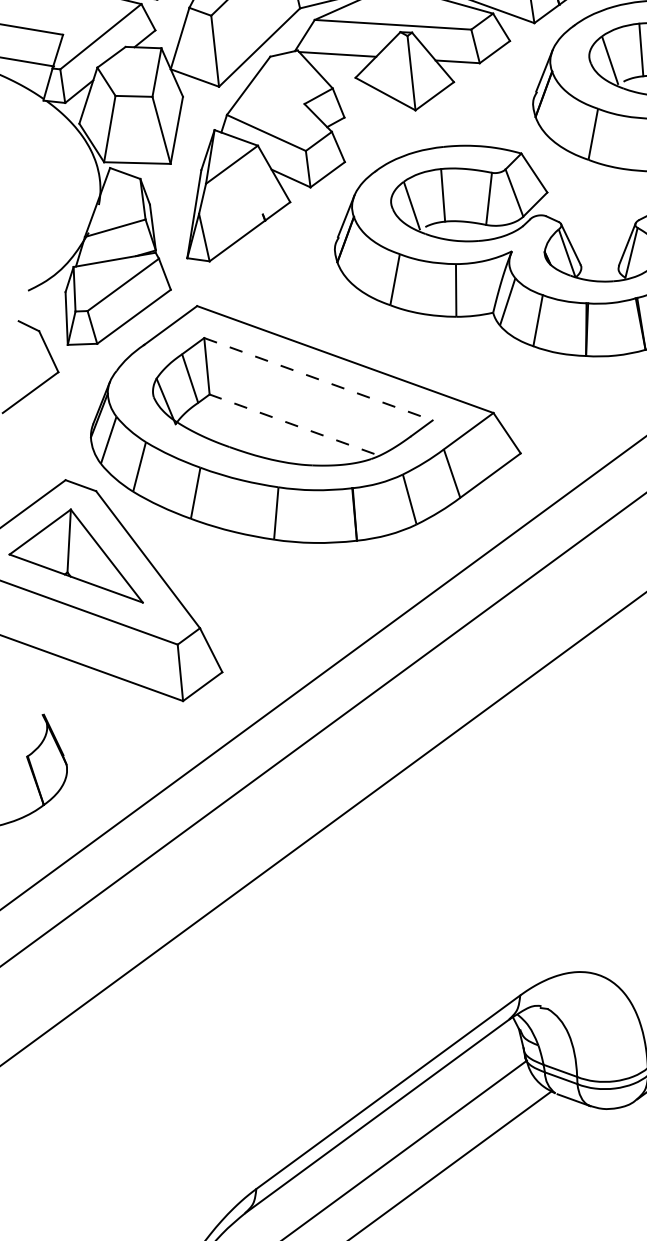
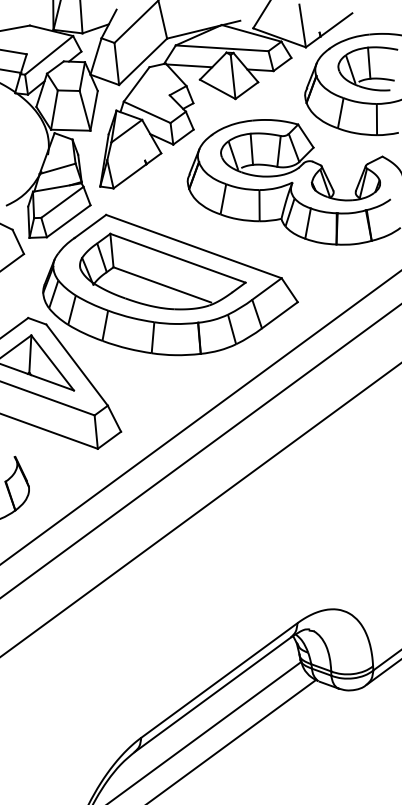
line: (317, 379) -> (177, 258), dashed -> solid
line: (292, 423) -> (162, 284), dashed -> solid

